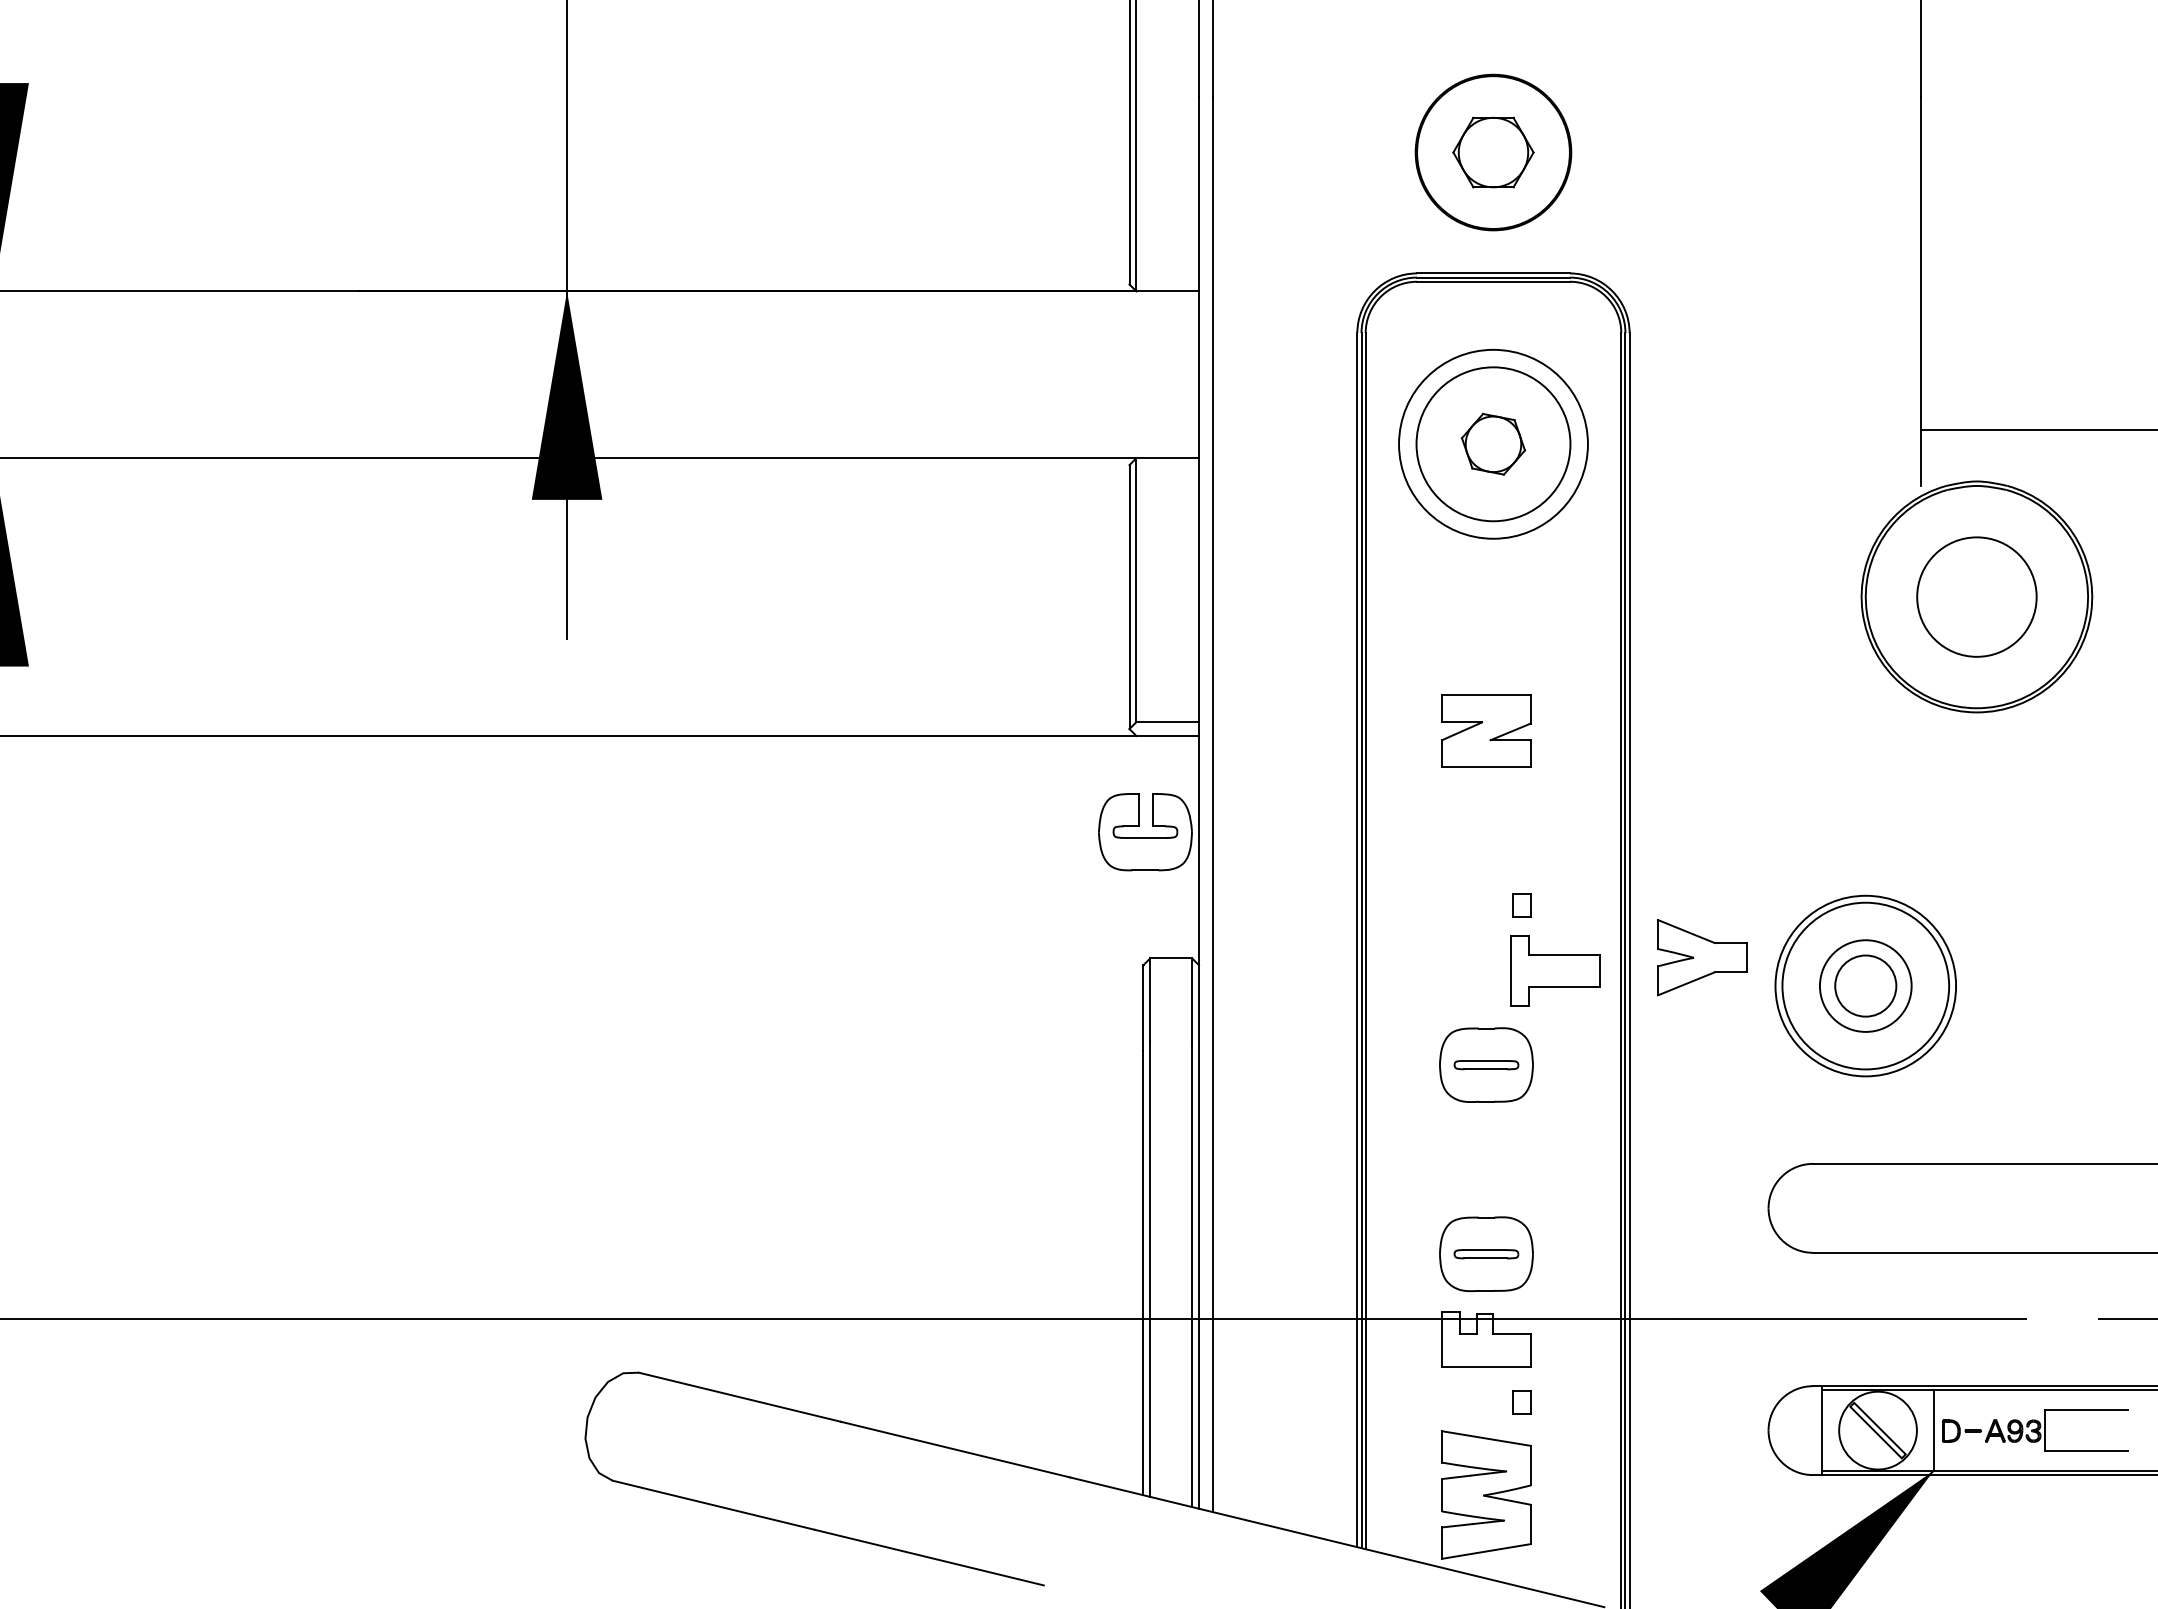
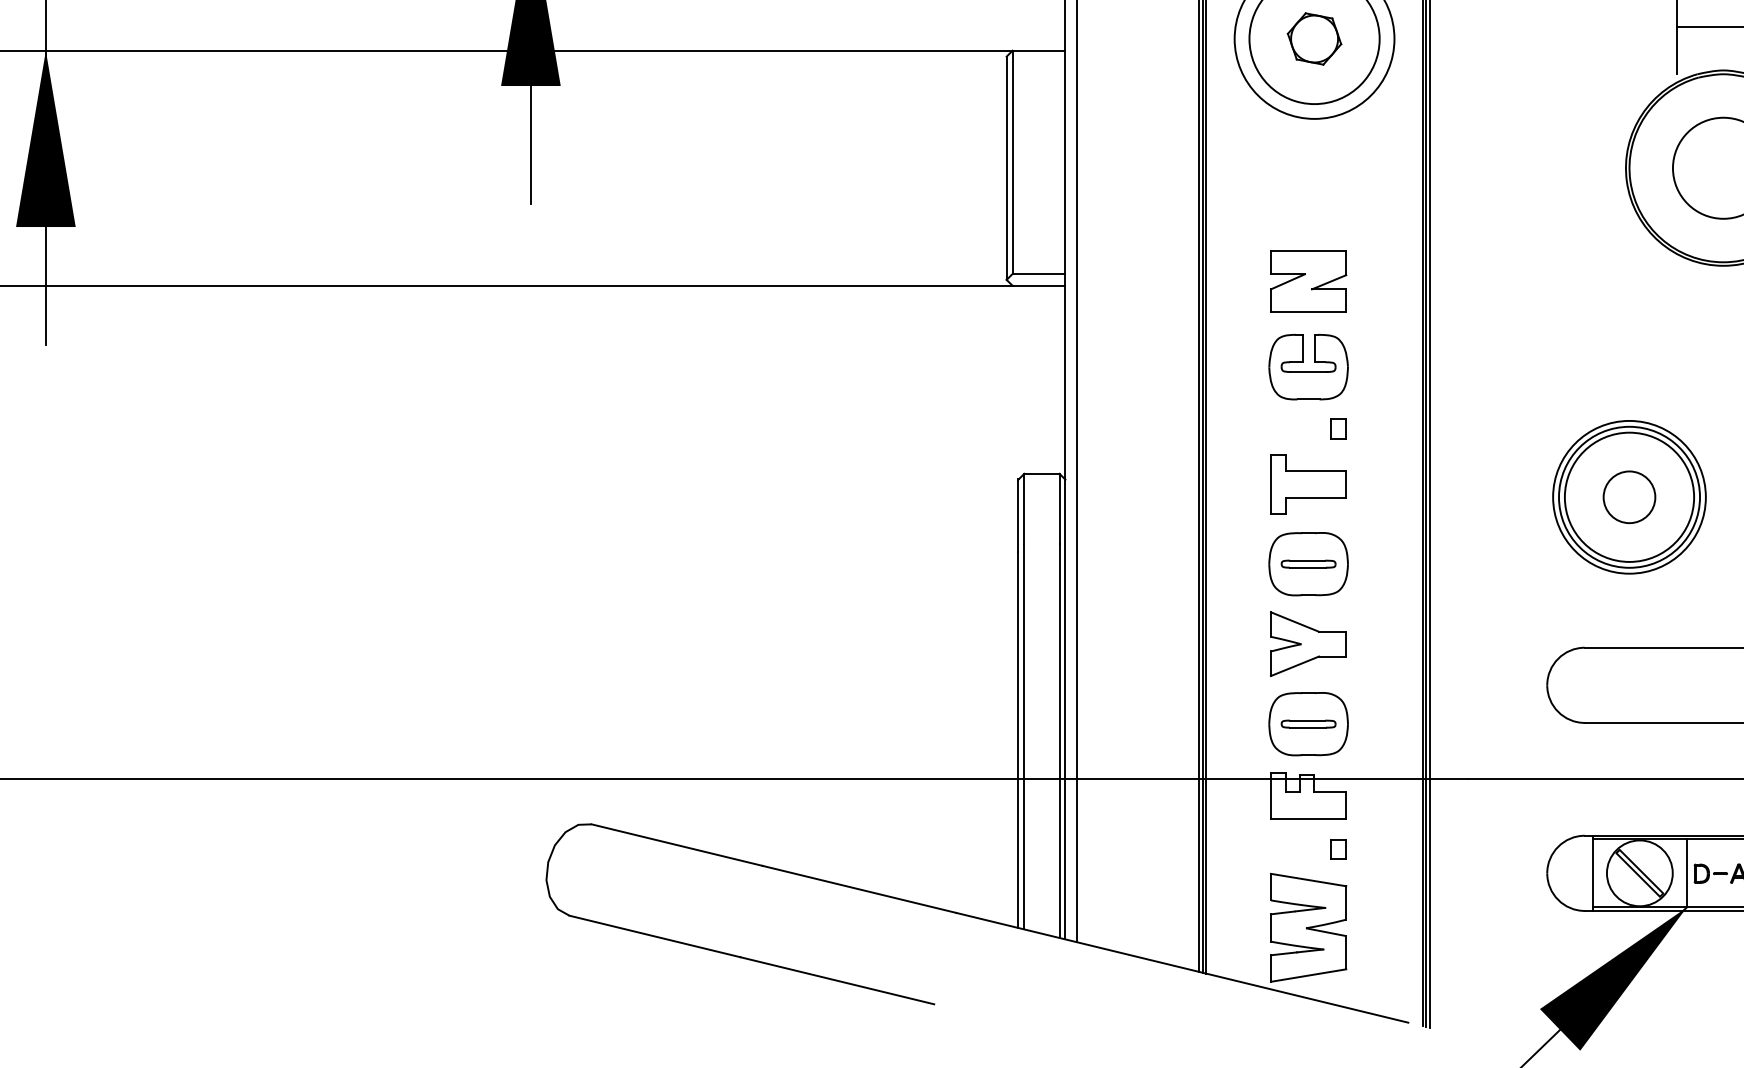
part: (1145, 832) -> (1308, 367), moved
part: (1702, 957) -> (1308, 644), moved
part: (1555, 970) -> (1308, 484), moved
circle: (1865, 985) -> (1629, 496), size x1.67

